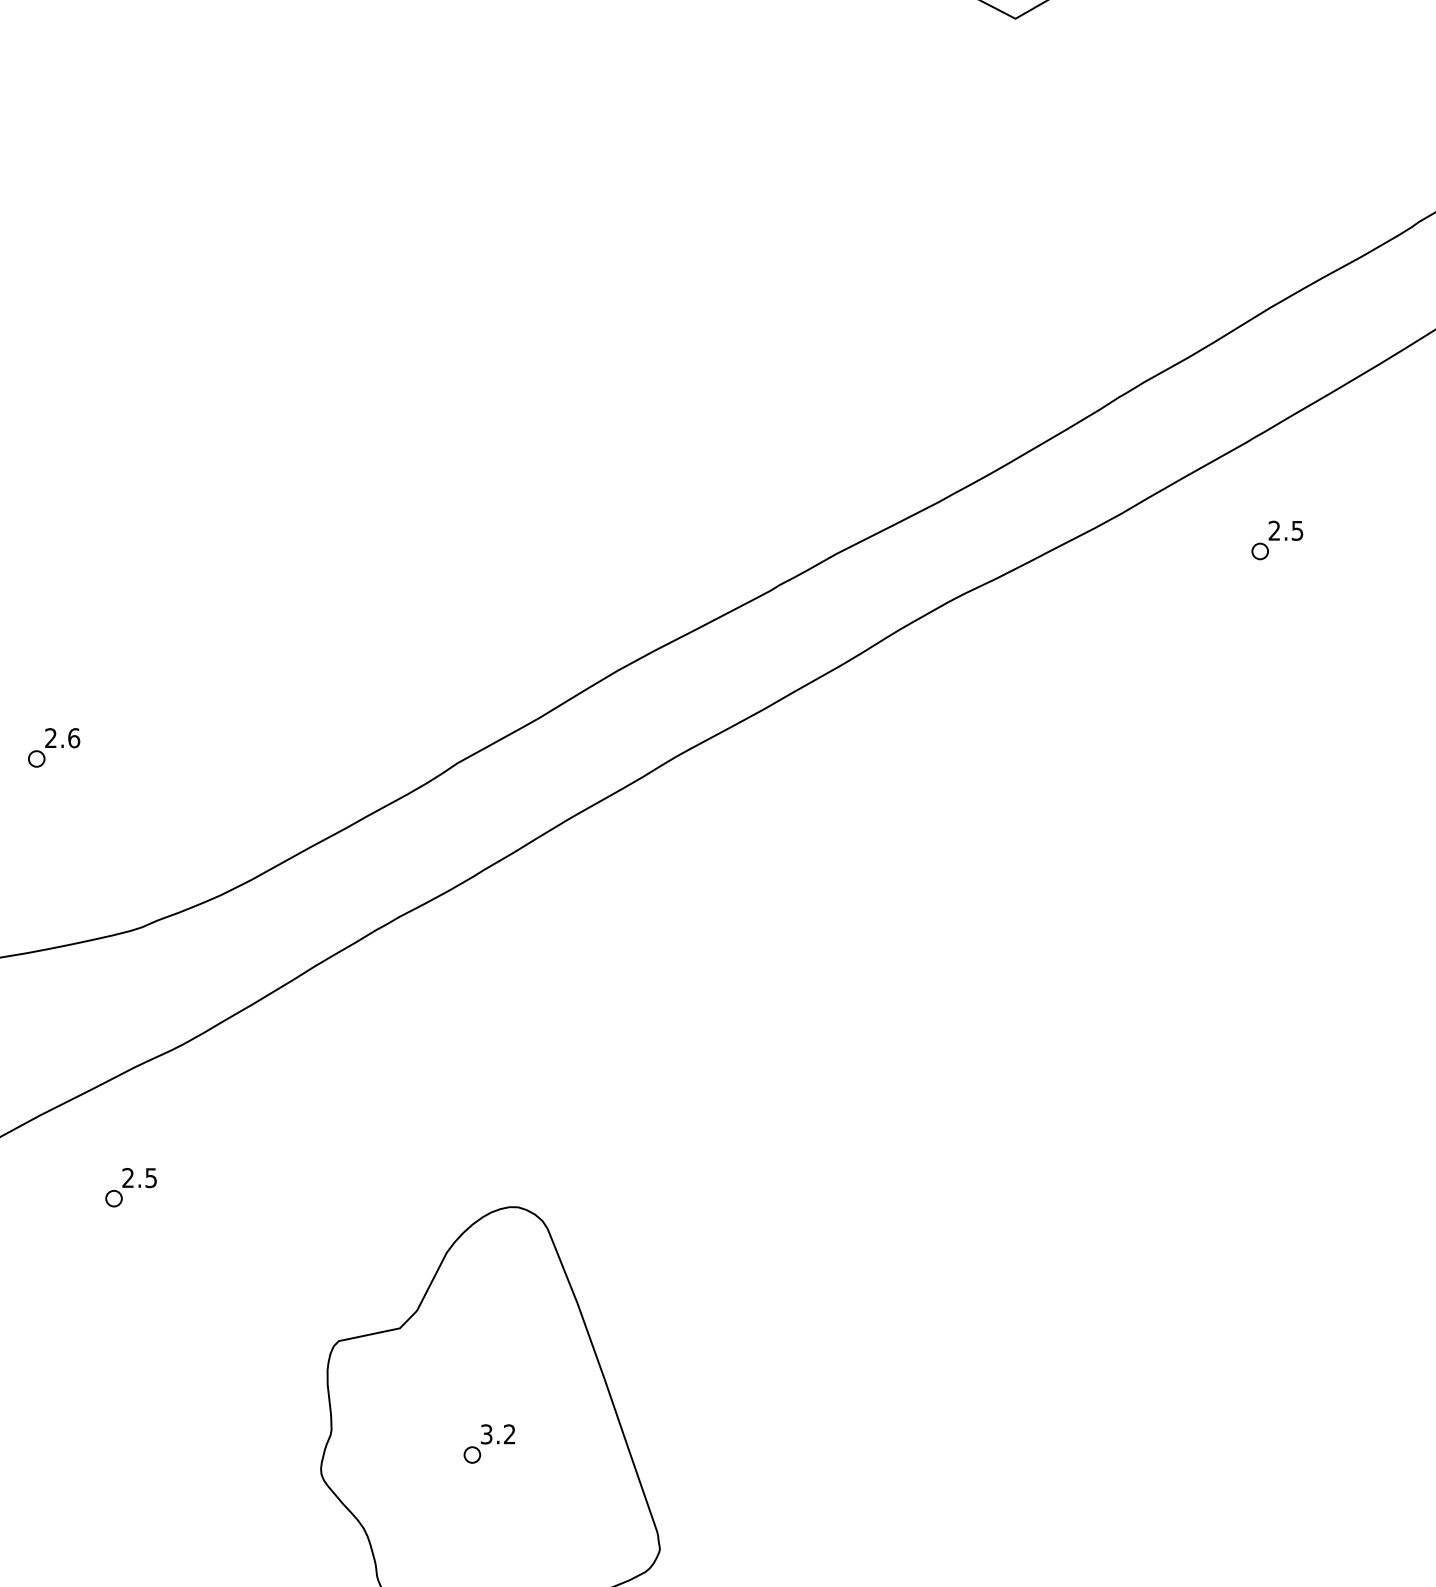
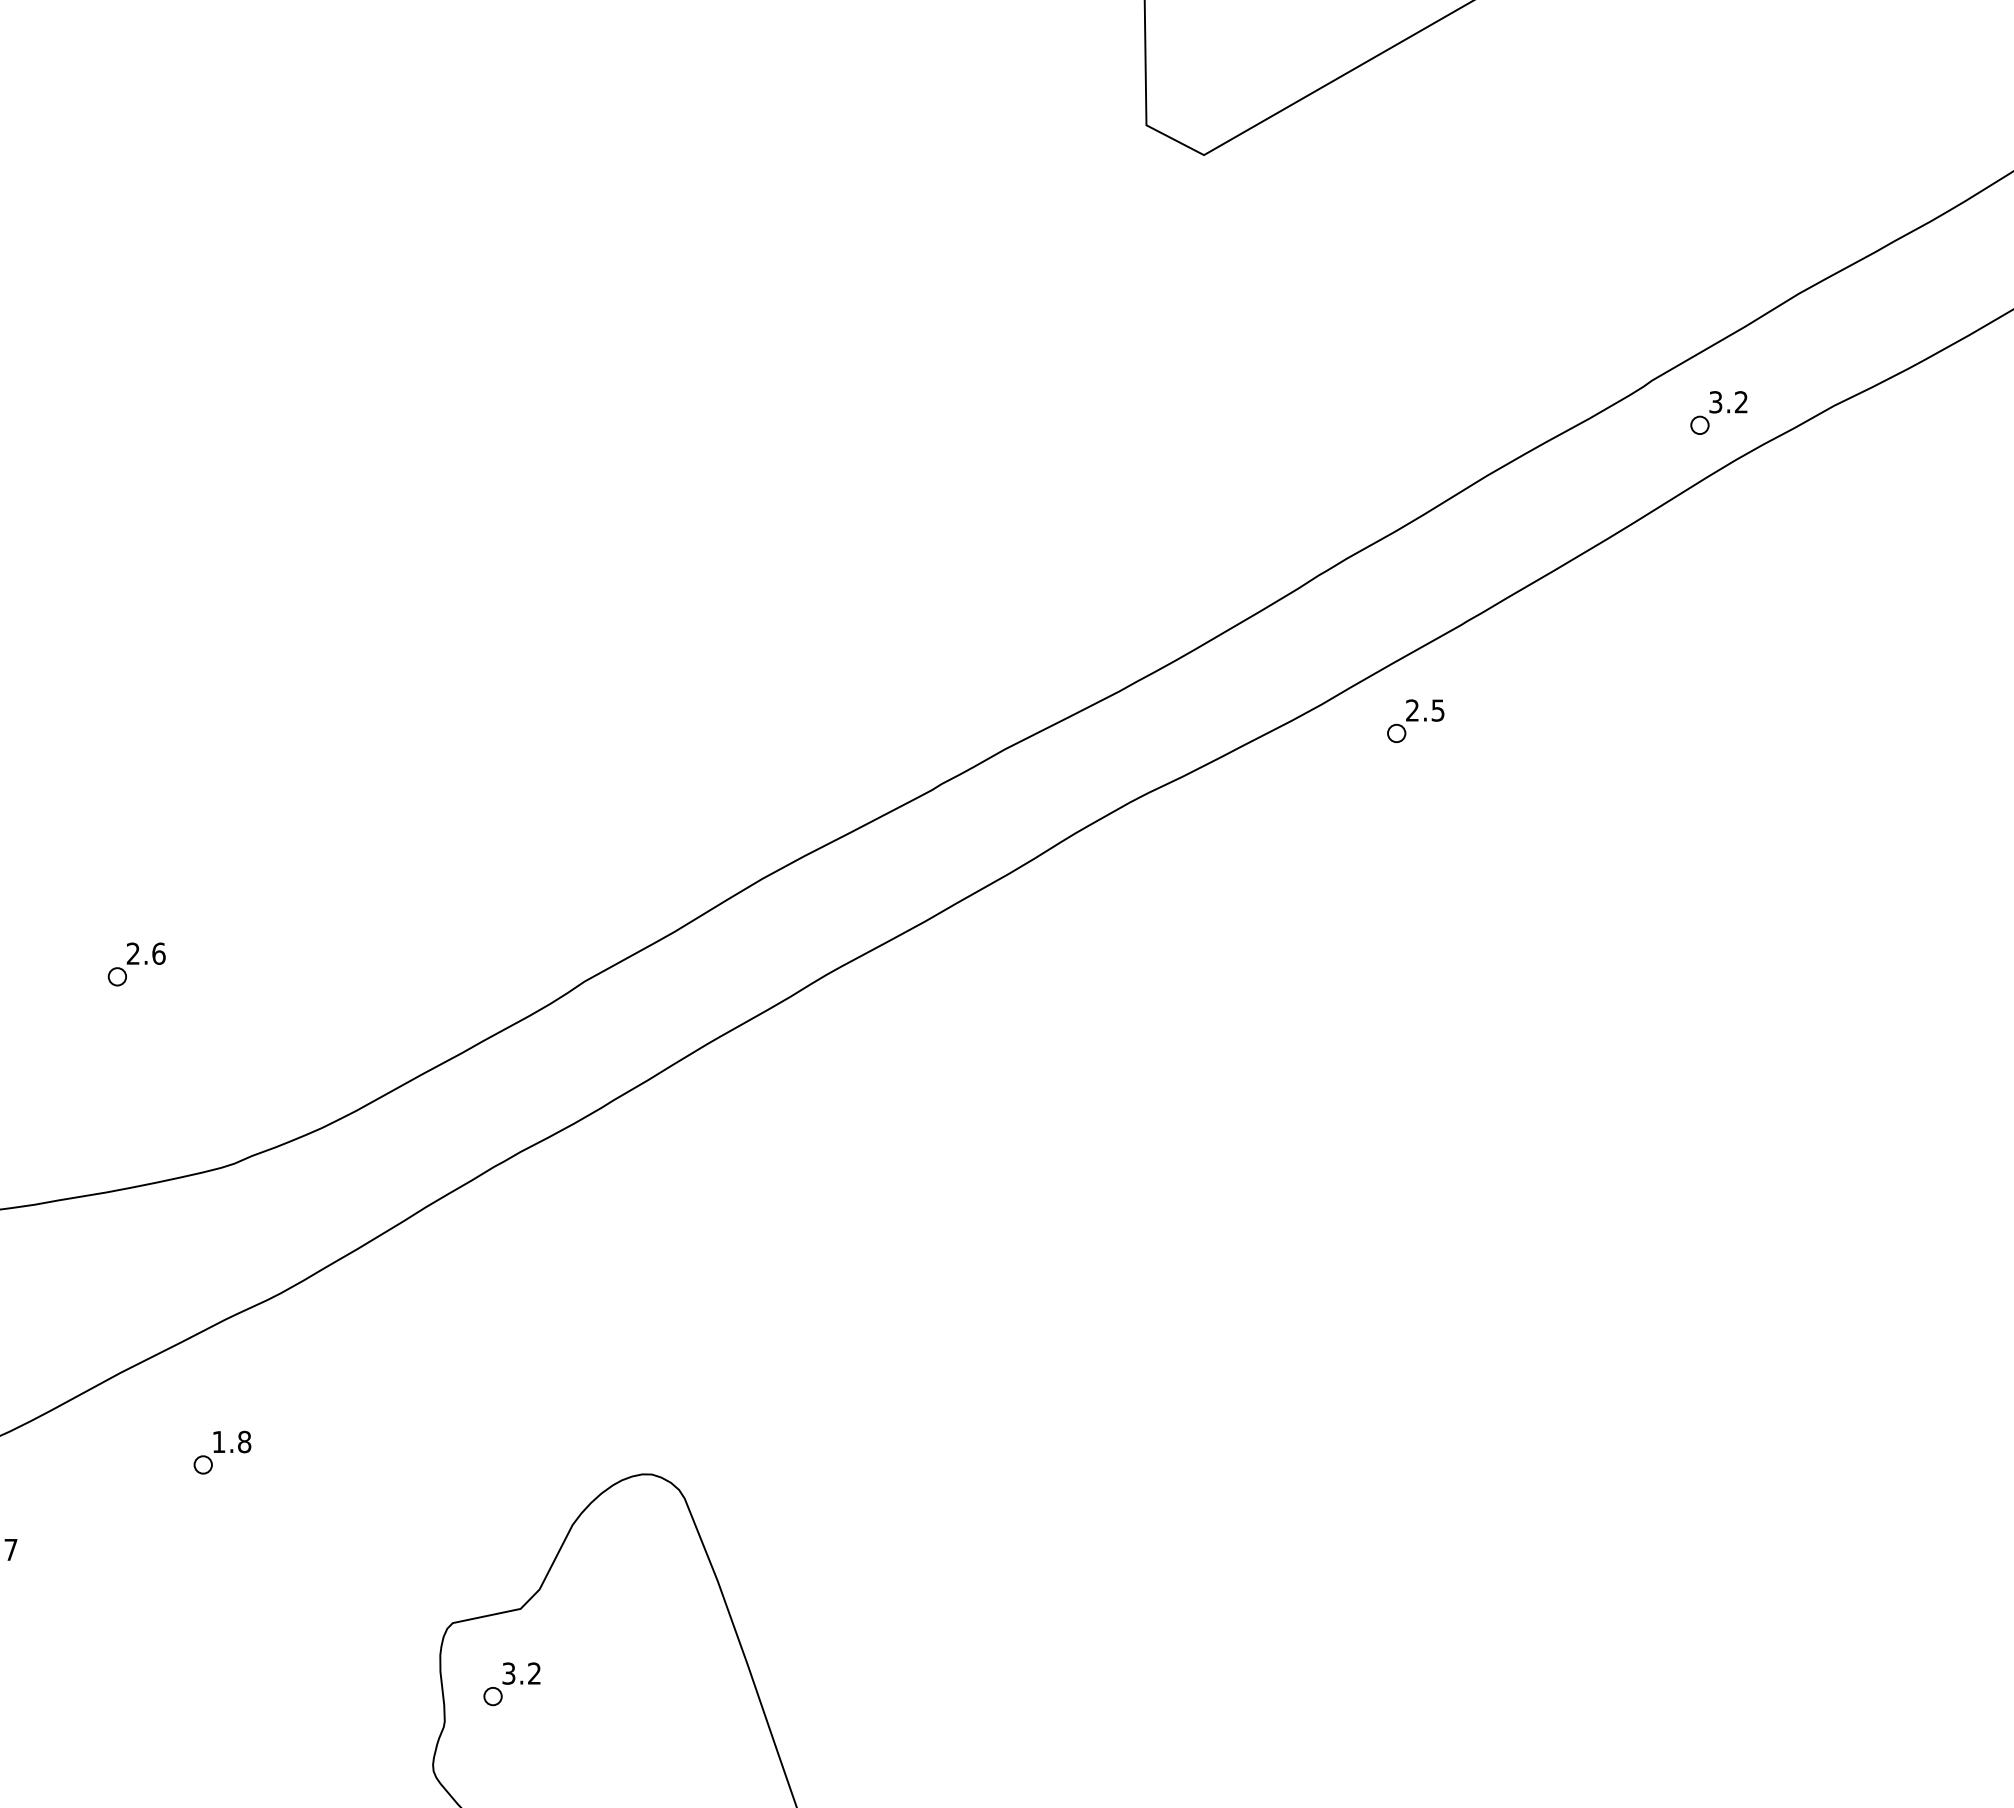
part: (1277, 539) -> (1415, 720), moved
text: (139, 1177) -> (231, 1441), 2.5 -> 1.8
part: (488, 1444) -> (511, 1684), moved

